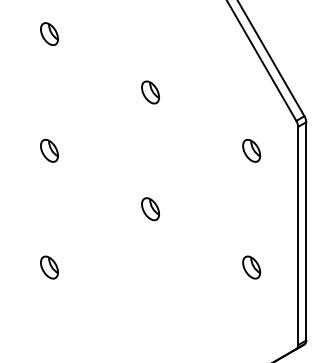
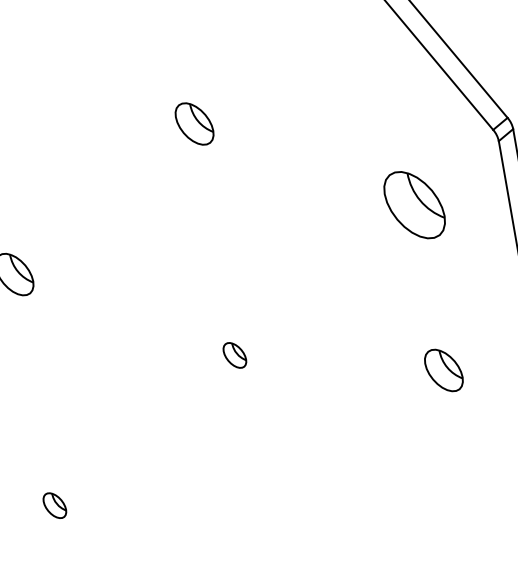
part: (251, 150) -> (414, 204), size x1.6
part: (150, 209) -> (234, 355), size x0.6
part: (49, 267) -> (54, 505), size x0.6
part: (251, 267) -> (443, 370), moved

